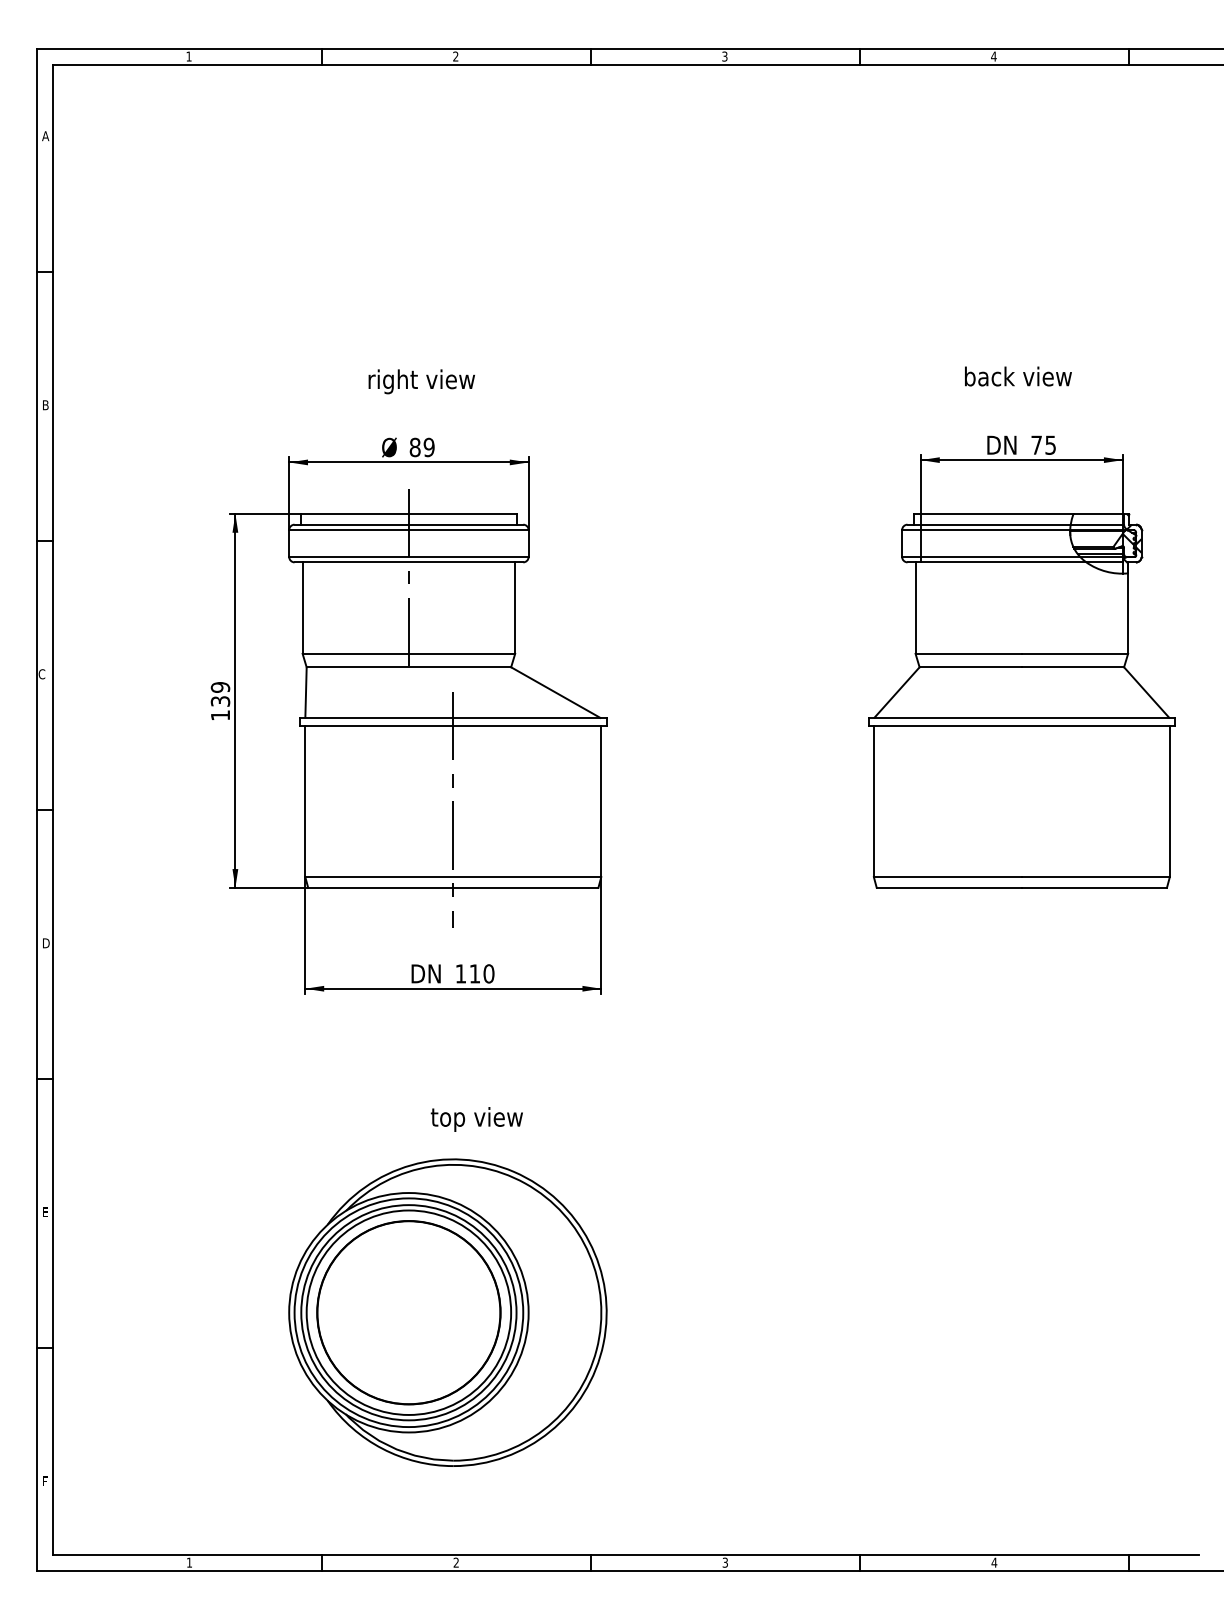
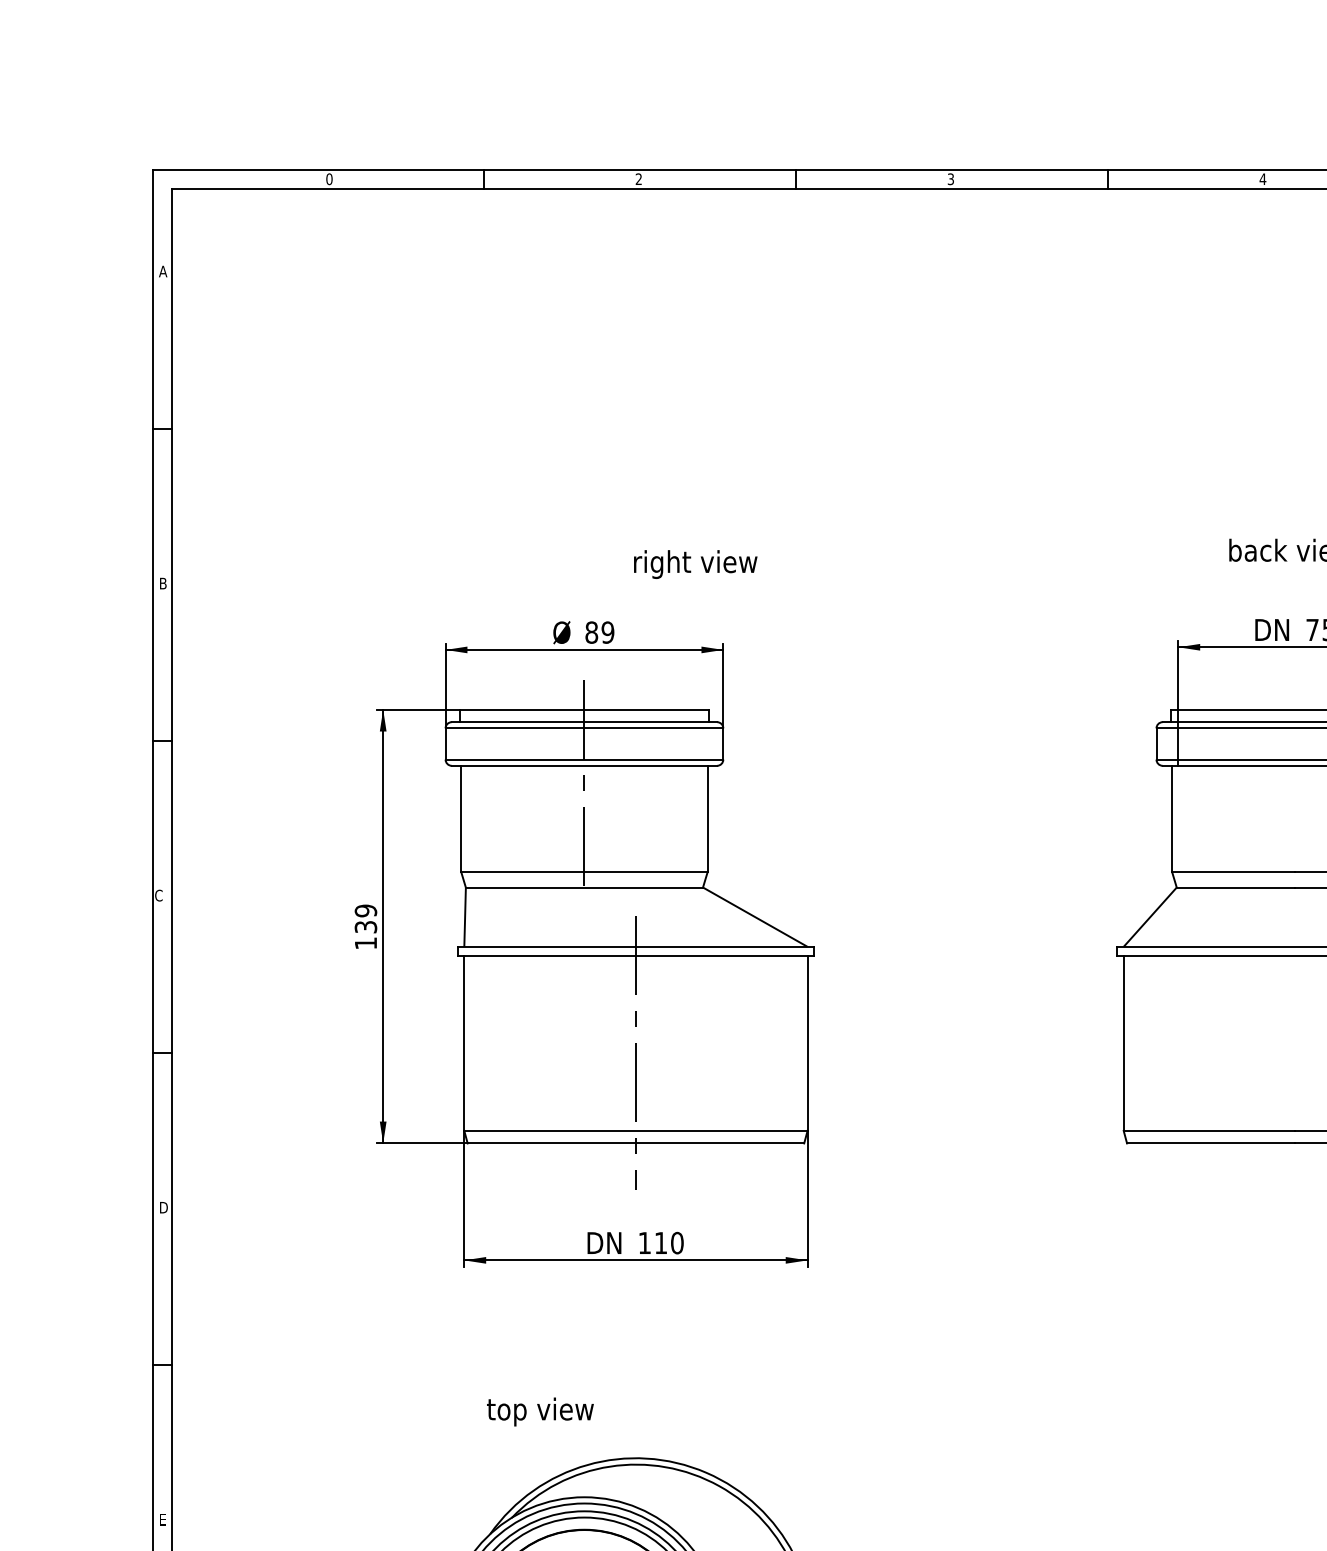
text: (188, 56) -> (328, 179), 1 -> 0
text: (421, 381) -> (695, 564), moved
text: (476, 1119) -> (539, 1412), moved

